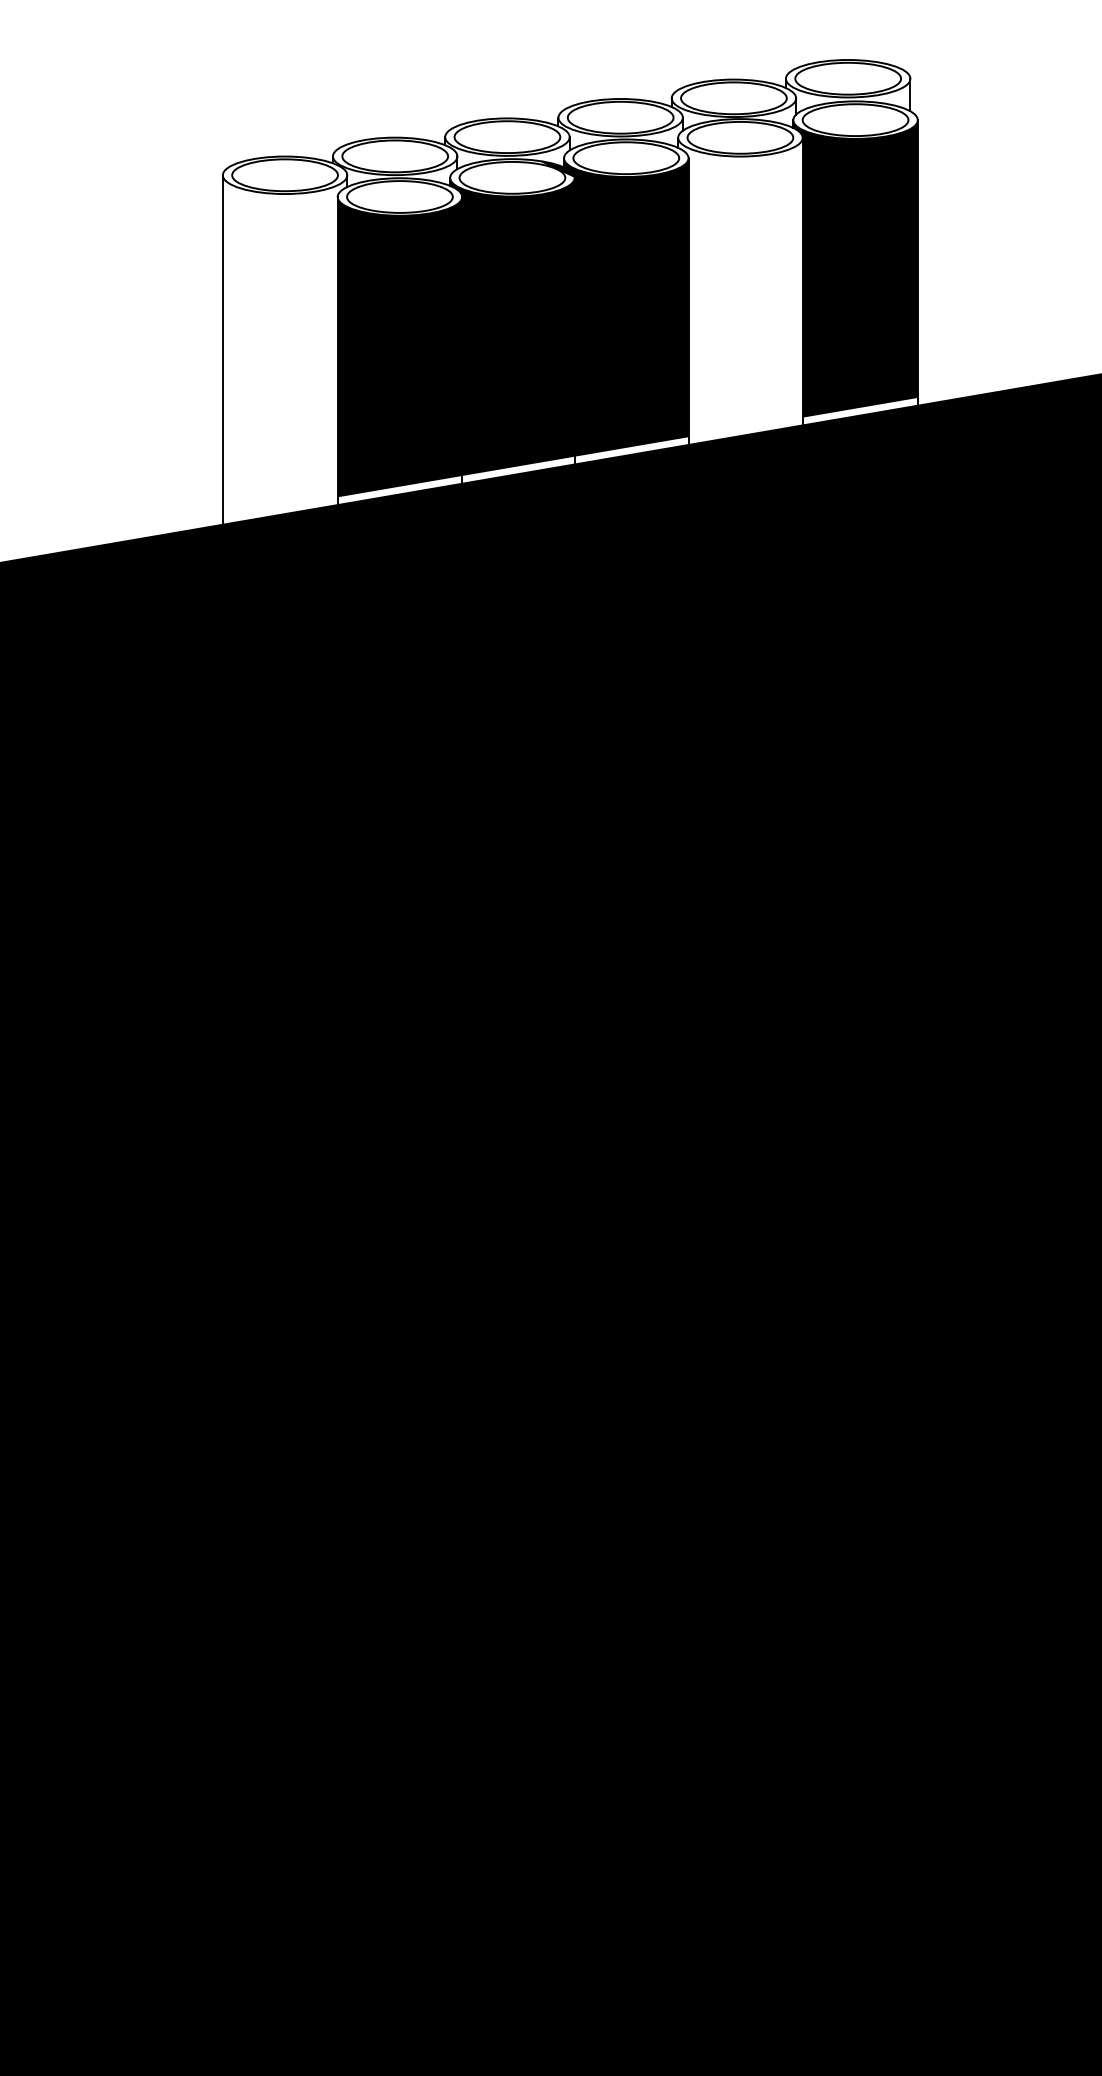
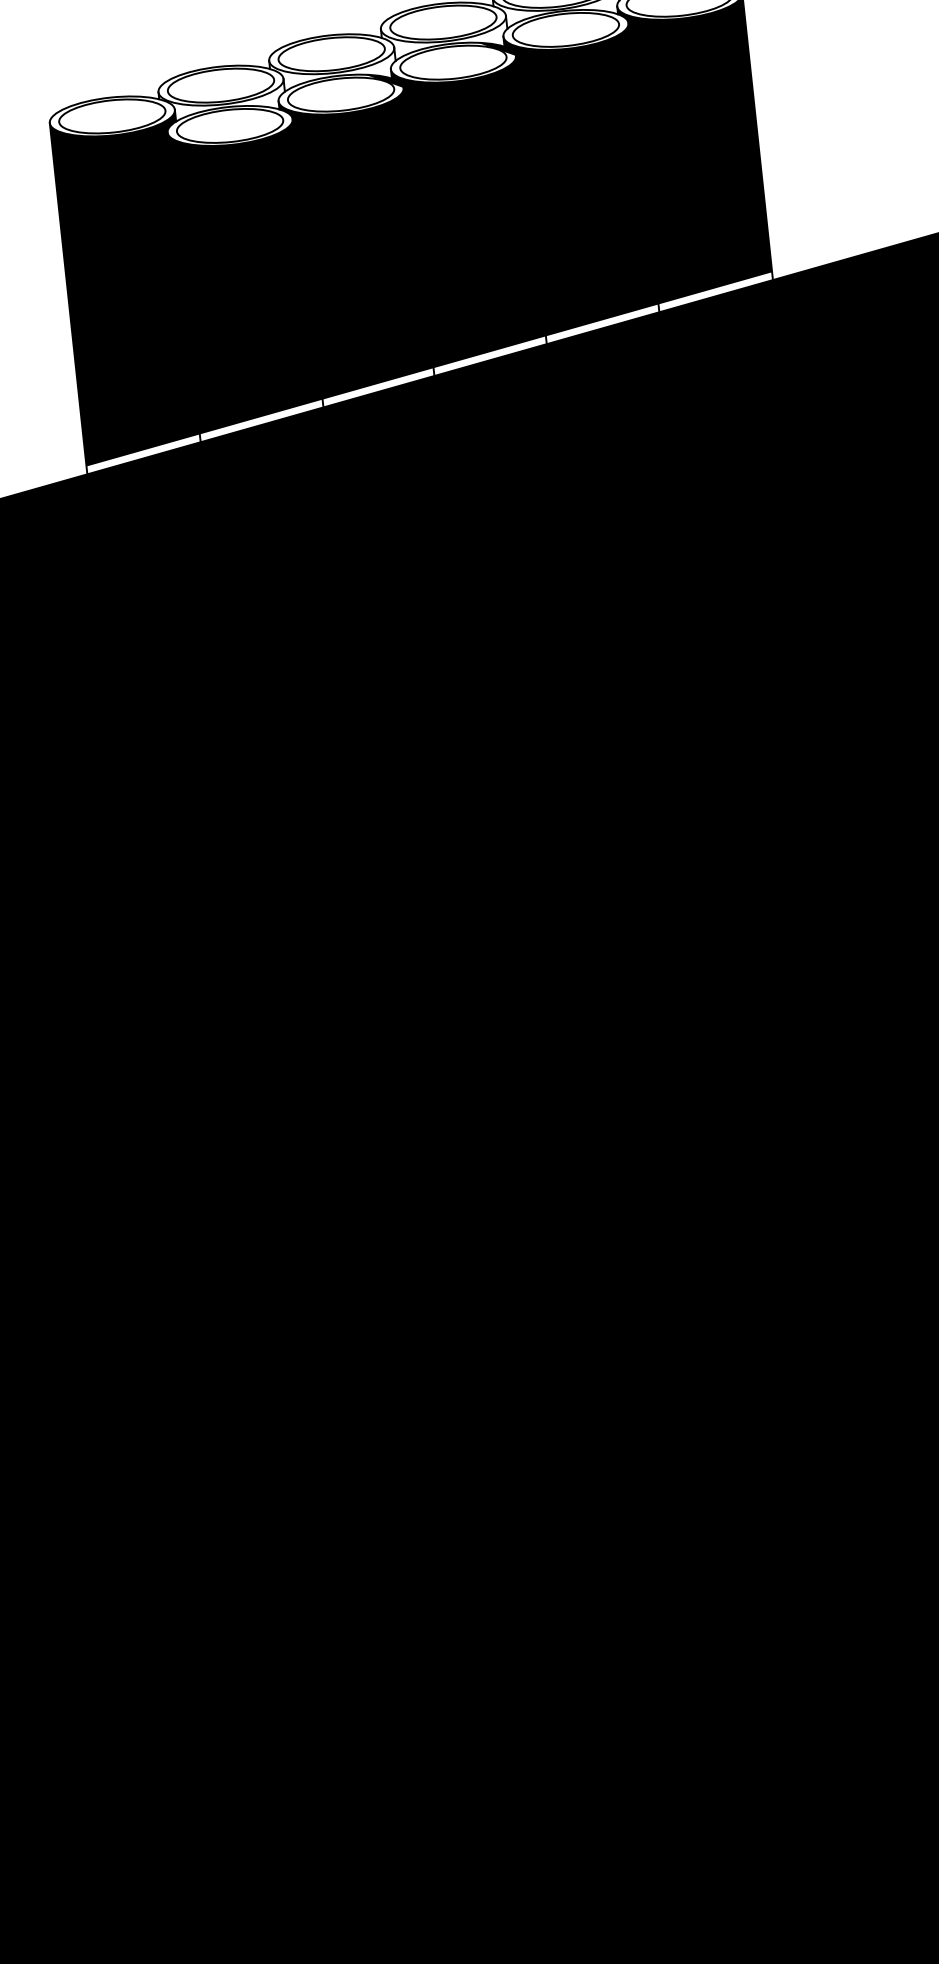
fill: (727, 287) -> (569, 181), added
fill: (284, 345) -> (130, 287), added

